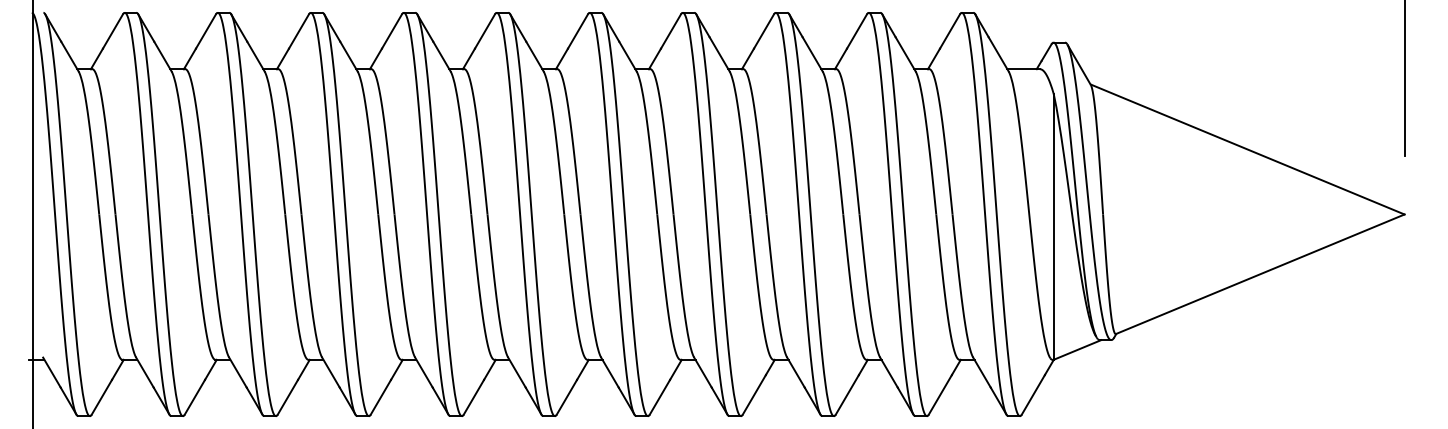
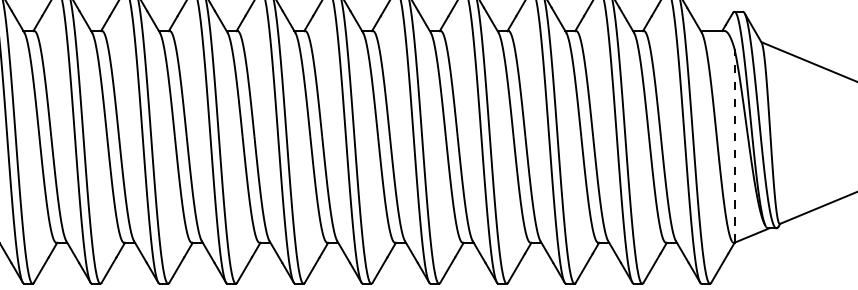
line: (1053, 226) -> (734, 145), solid -> dashed

